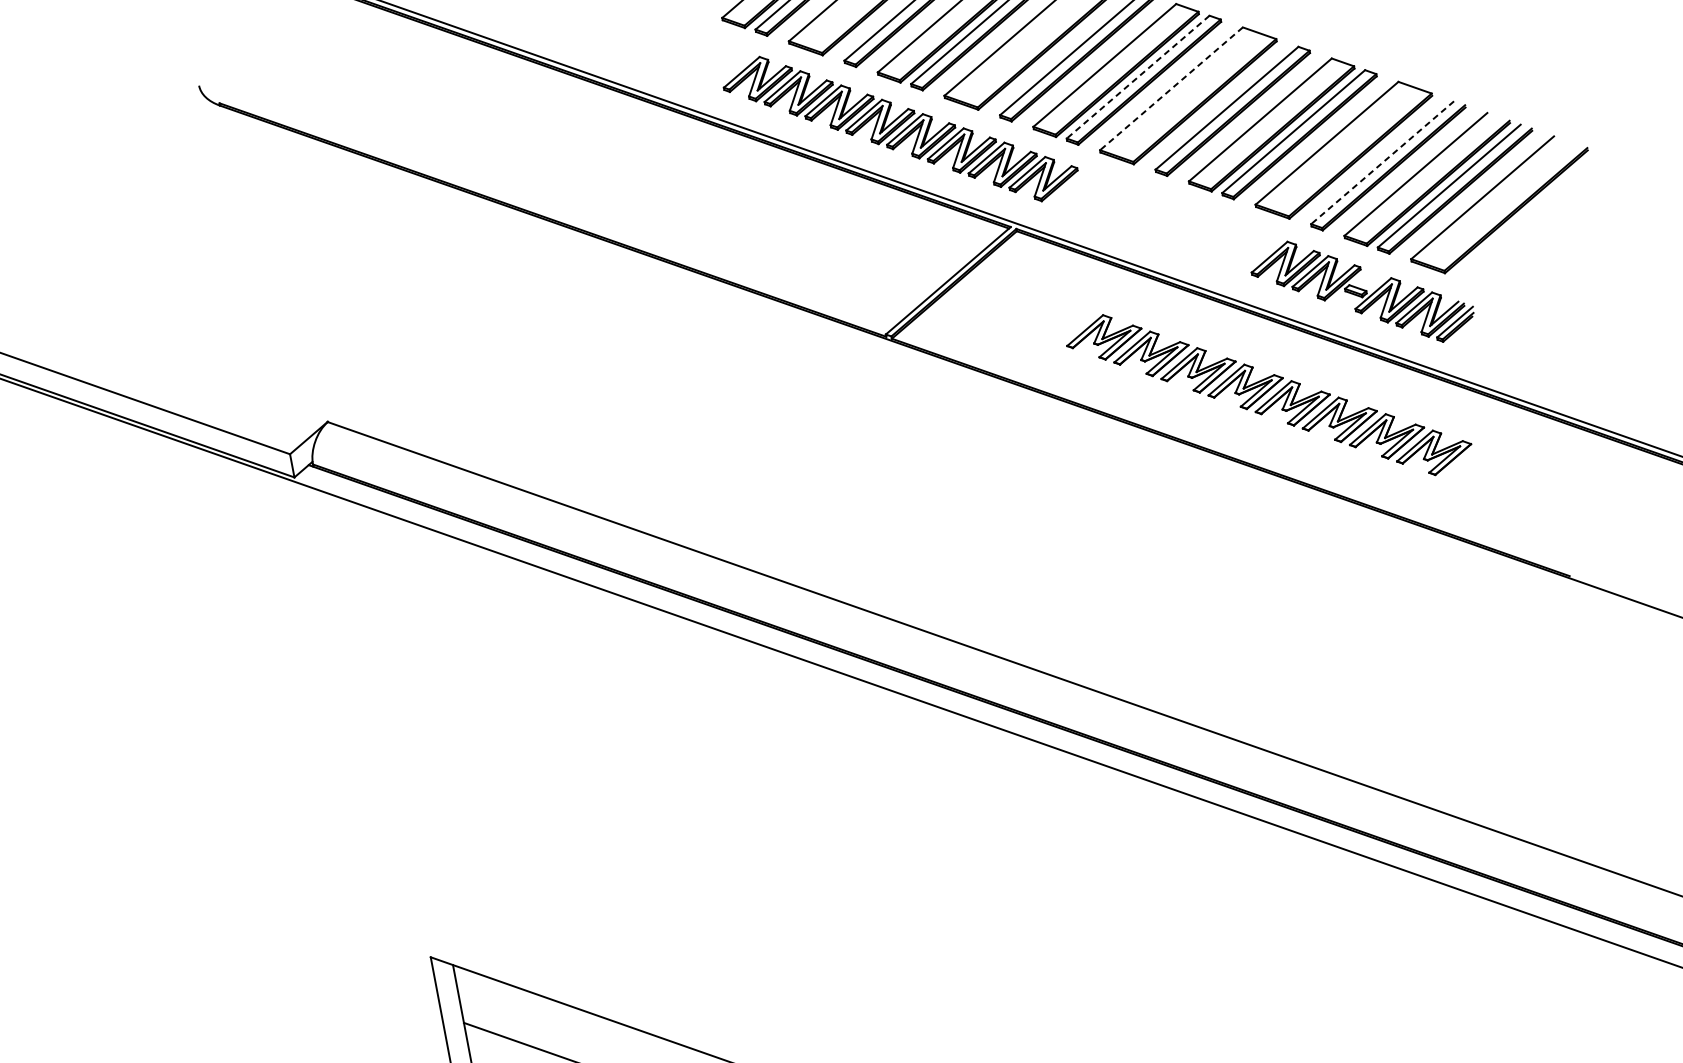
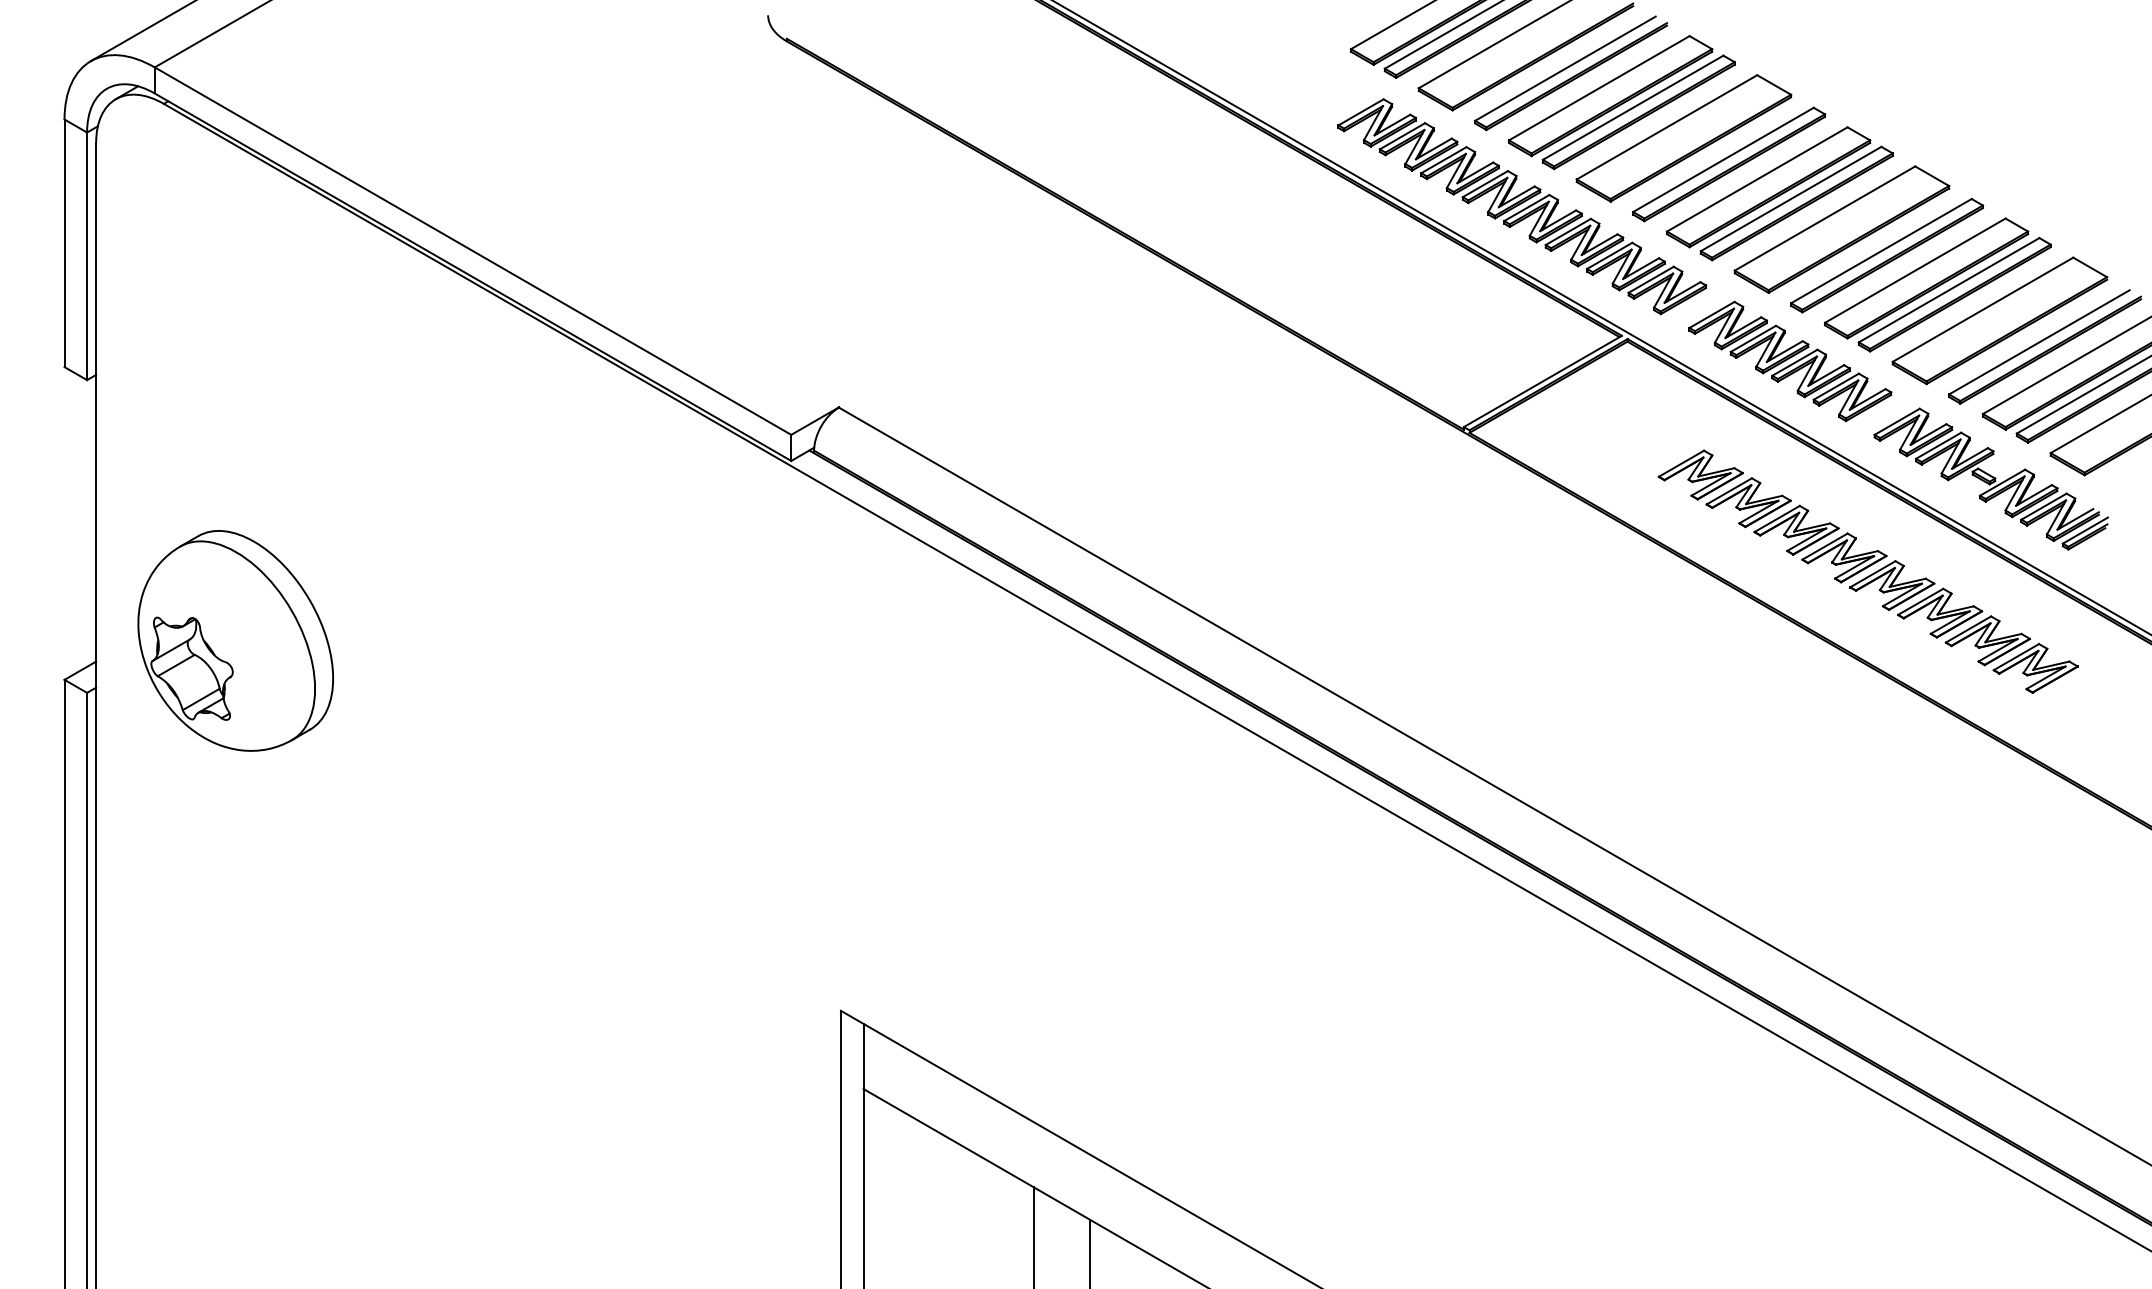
line: (1137, 77) -> (1790, 199), dashed -> solid
line: (1171, 88) -> (1824, 218), dashed -> solid
line: (1381, 163) -> (2038, 342), dashed -> solid
part: (1164, 221) -> (1790, 361), added

